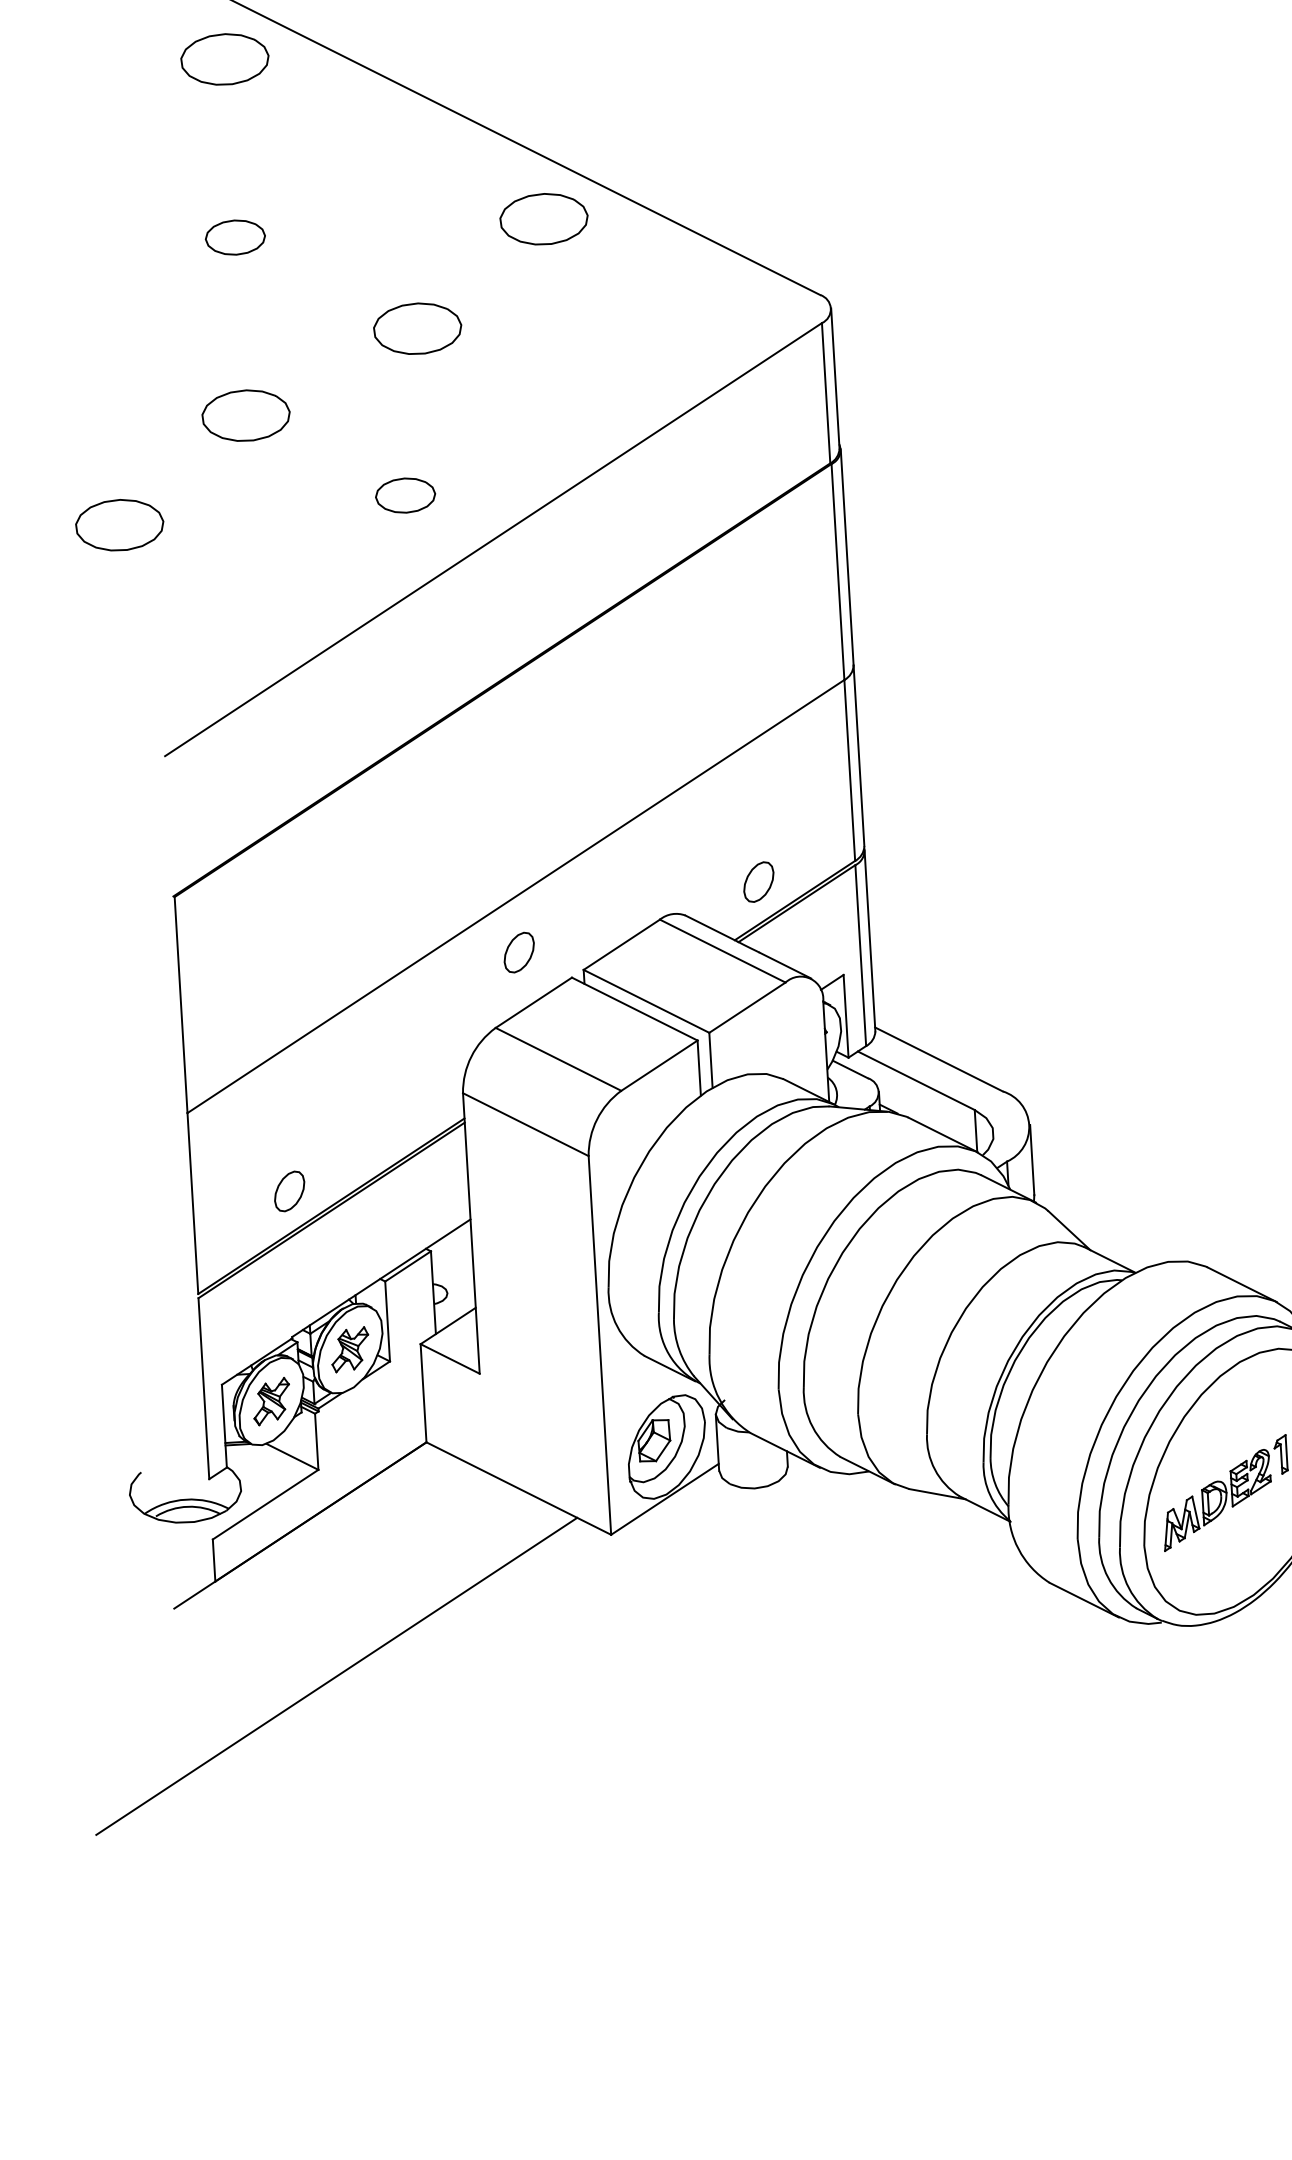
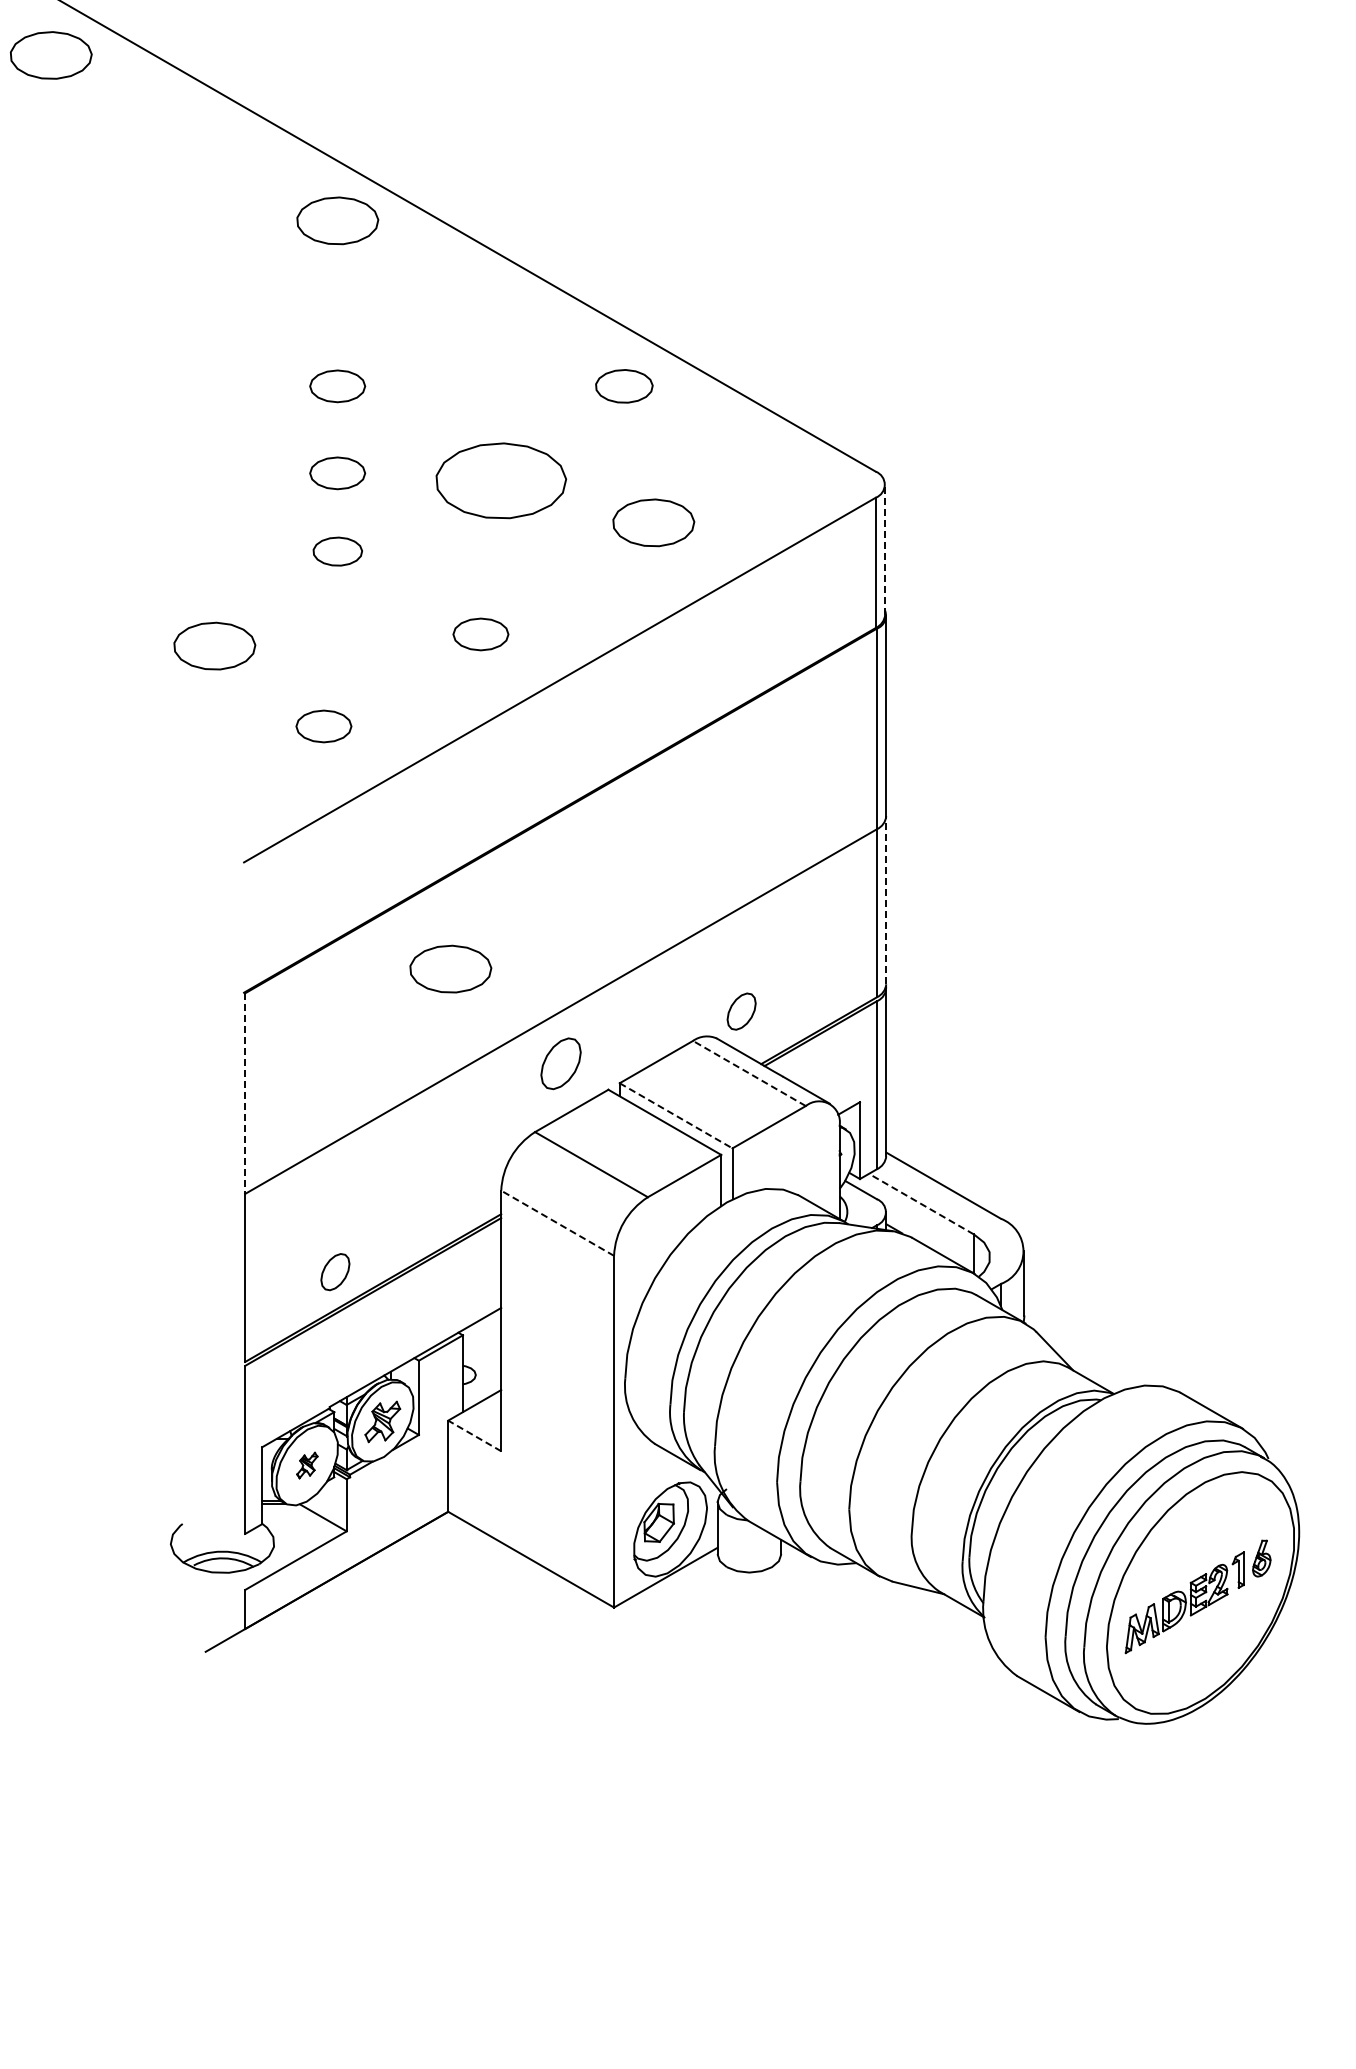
part: (544, 219) -> (624, 386), size x0.7
part: (417, 328) -> (501, 480), size x1.6
part: (240, 331) -> (337, 473), added
part: (584, 363) -> (653, 522), added
line: (835, 378) -> (885, 549), solid -> dashed
part: (245, 415) -> (337, 551), size x0.6
part: (241, 604) -> (323, 726), added
line: (859, 755) -> (886, 899), solid -> dashed
part: (394, 857) -> (450, 968), added
part: (758, 881) -> (741, 1011), moved
line: (722, 951) -> (749, 1073), solid -> dashed
part: (518, 952) -> (560, 1063), size x1.4
line: (646, 1002) -> (676, 1116), solid -> dashed
line: (181, 1005) -> (245, 1094), solid -> dashed
line: (916, 1081) -> (921, 1204), solid -> dashed
line: (525, 1124) -> (557, 1223), solid -> dashed
line: (449, 1358) -> (474, 1435), solid -> dashed
part: (271, 1401) -> (307, 1465), size x0.6
line: (336, 1676) -> (352, 1723), removed

